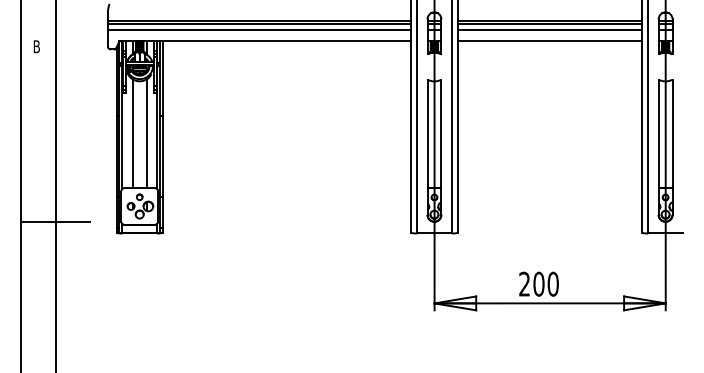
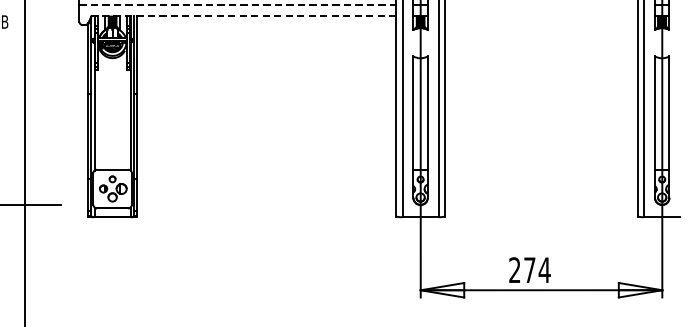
line: (259, 30) -> (237, 5), solid -> dashed
line: (549, 30) -> (540, 5), removed
line: (265, 41) -> (244, 16), solid -> dashed
line: (549, 41) -> (540, 16), removed
line: (132, 133) -> (105, 112), removed
line: (146, 133) -> (119, 112), removed
text: (546, 283) -> (537, 269), 200 -> 274

